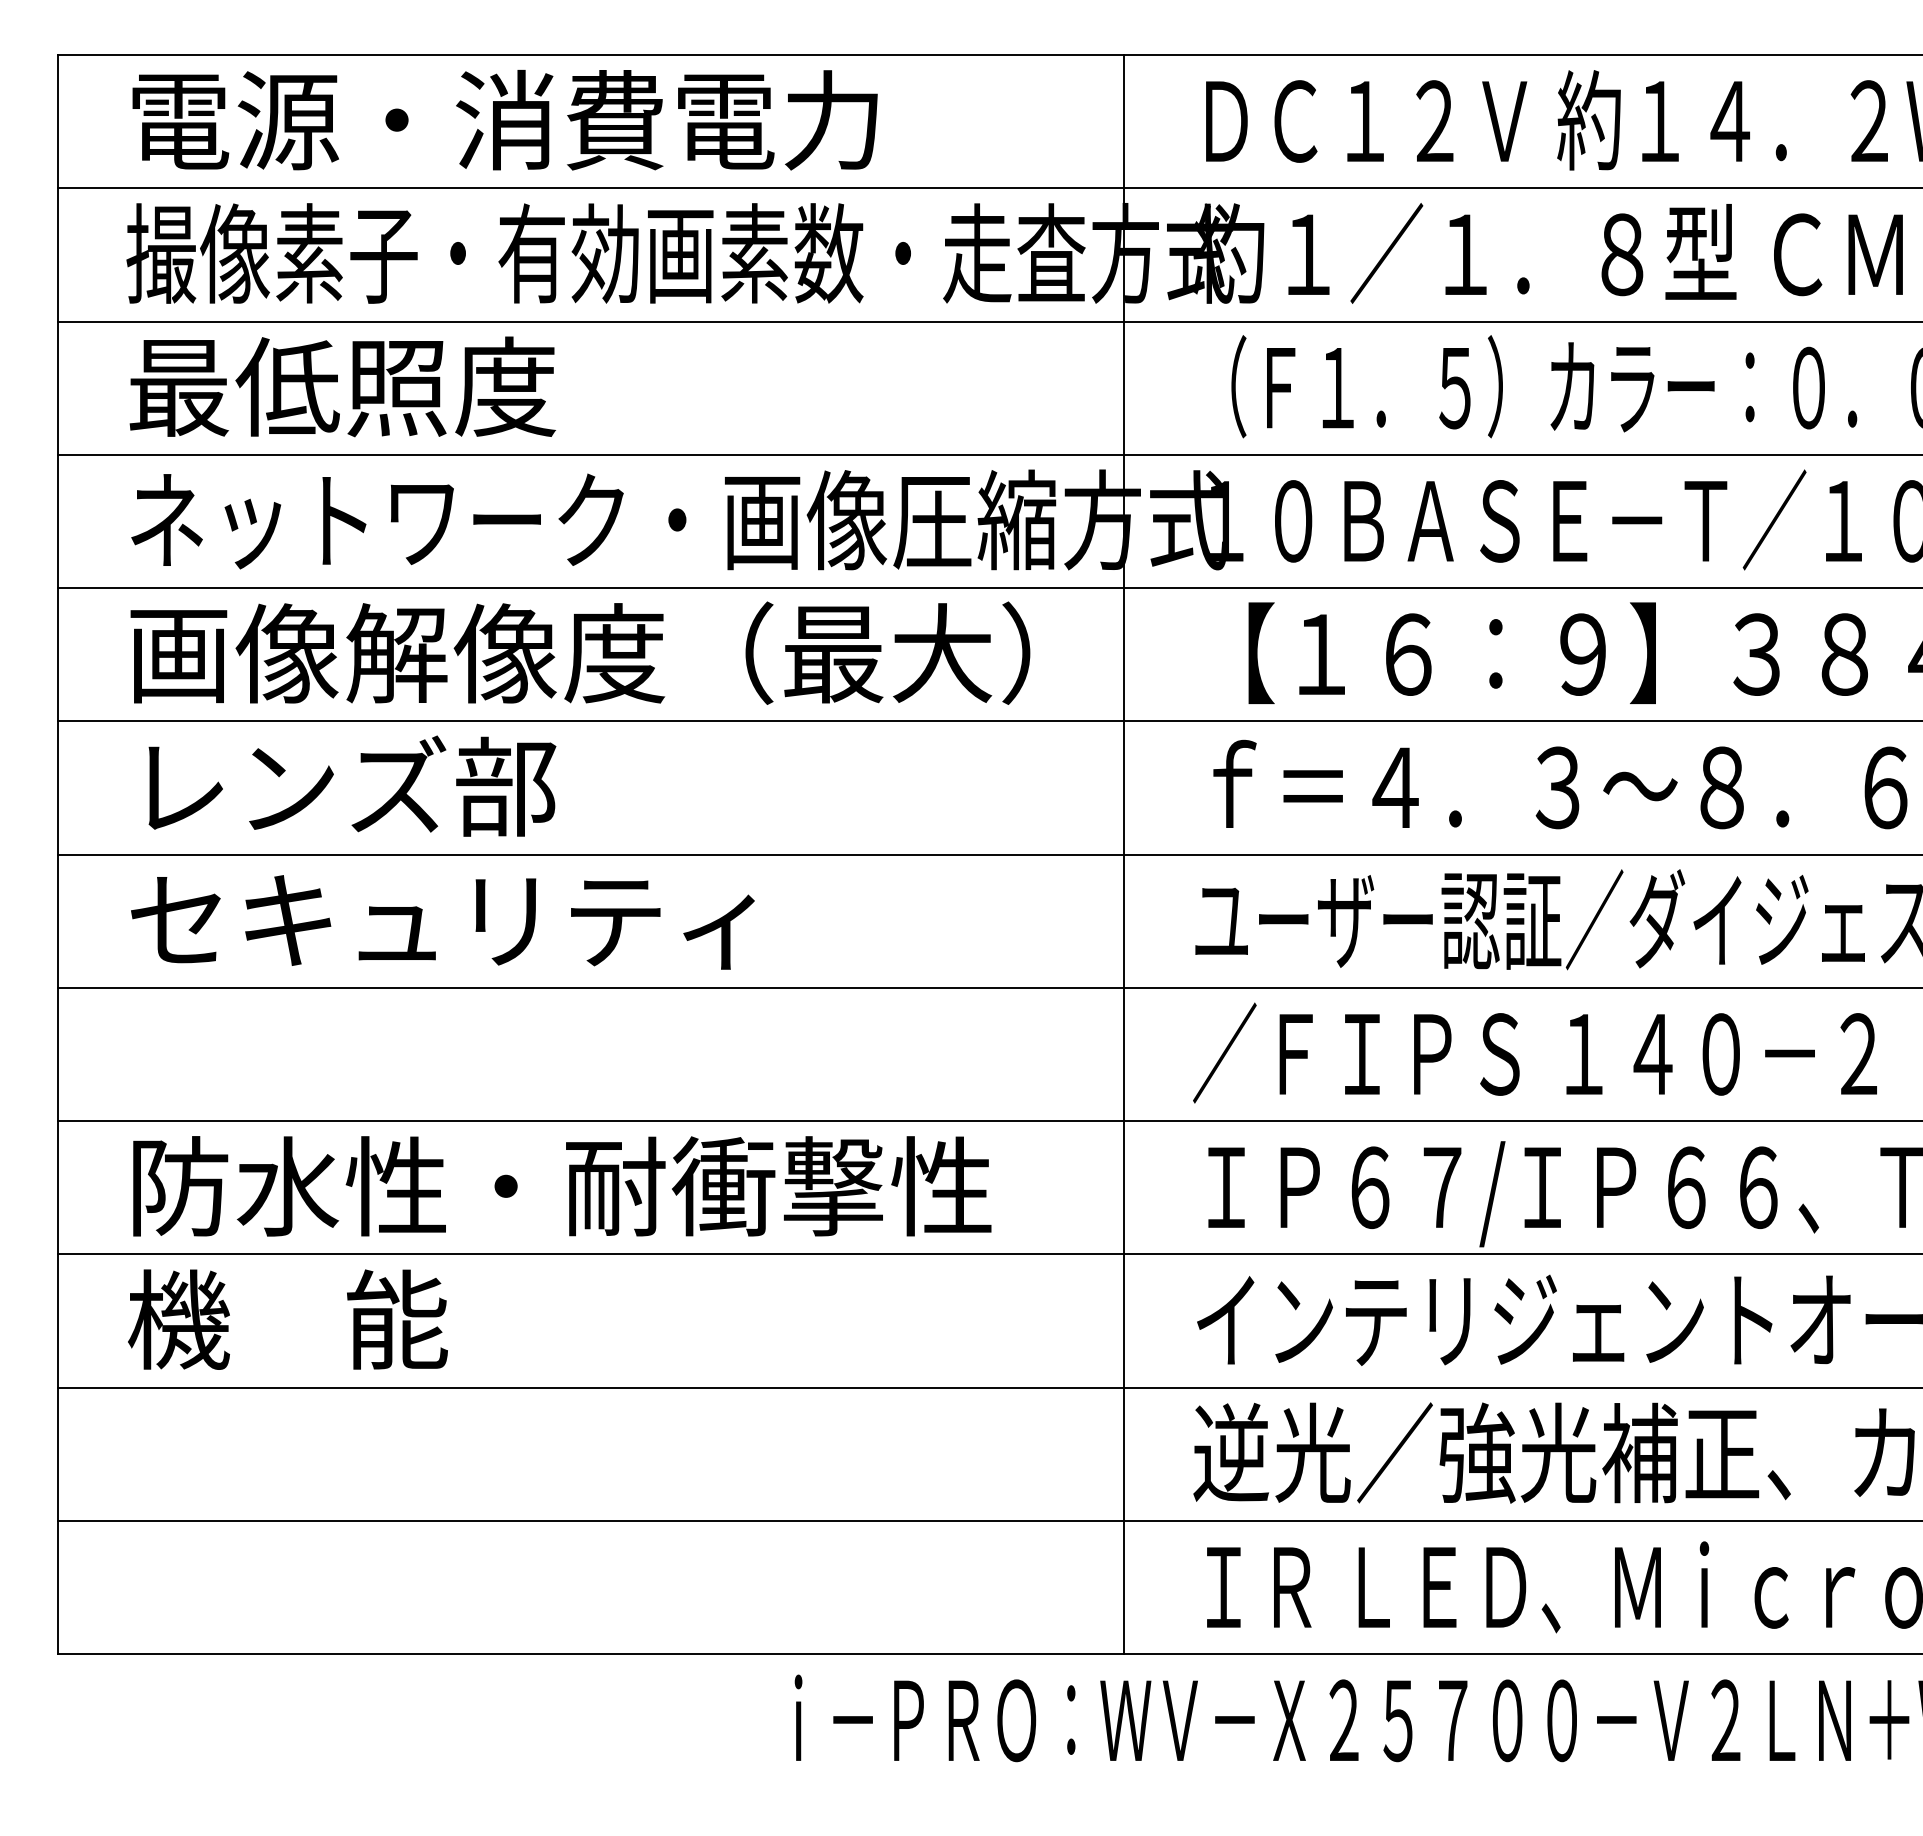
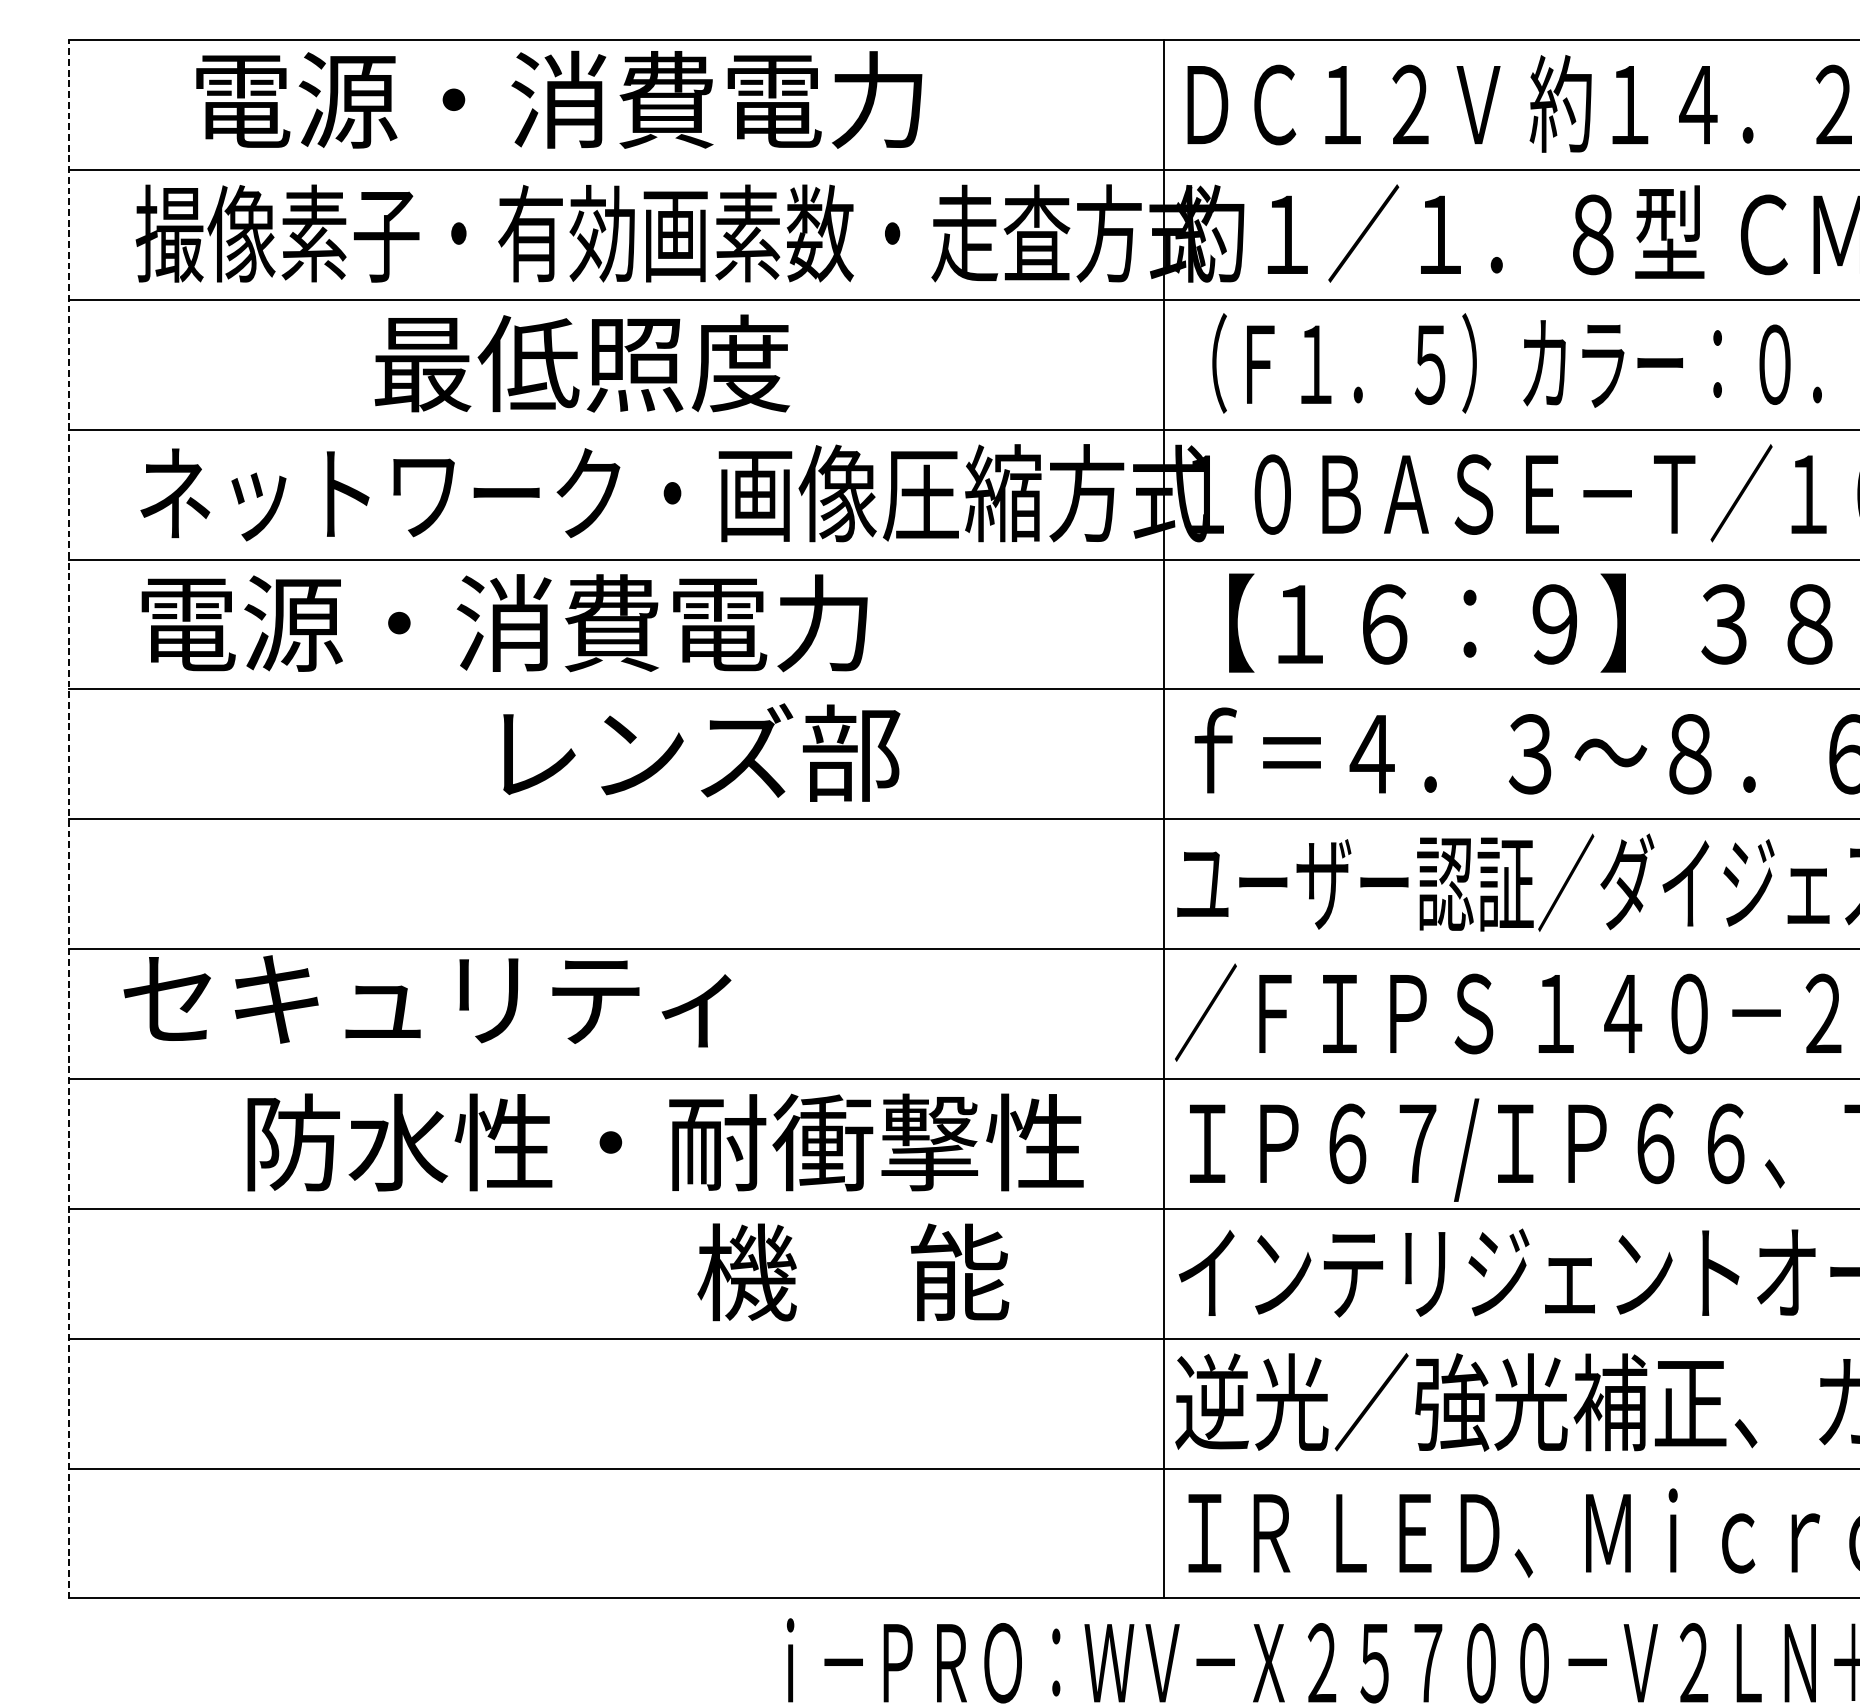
text: (504, 120) -> (558, 100), moved
text: (342, 386) -> (582, 363), moved
text: (580, 652) -> (578, 622), 画像解像度（最大） -> 電源・消費電力
text: (352, 785) -> (701, 751), moved
line: (57, 854) -> (68, 819), solid -> dashed
line: (1123, 854) -> (1163, 819), moved
text: (442, 922) -> (427, 1001), moved
text: (562, 1186) -> (665, 1142), moved
text: (287, 1319) -> (852, 1272), moved

